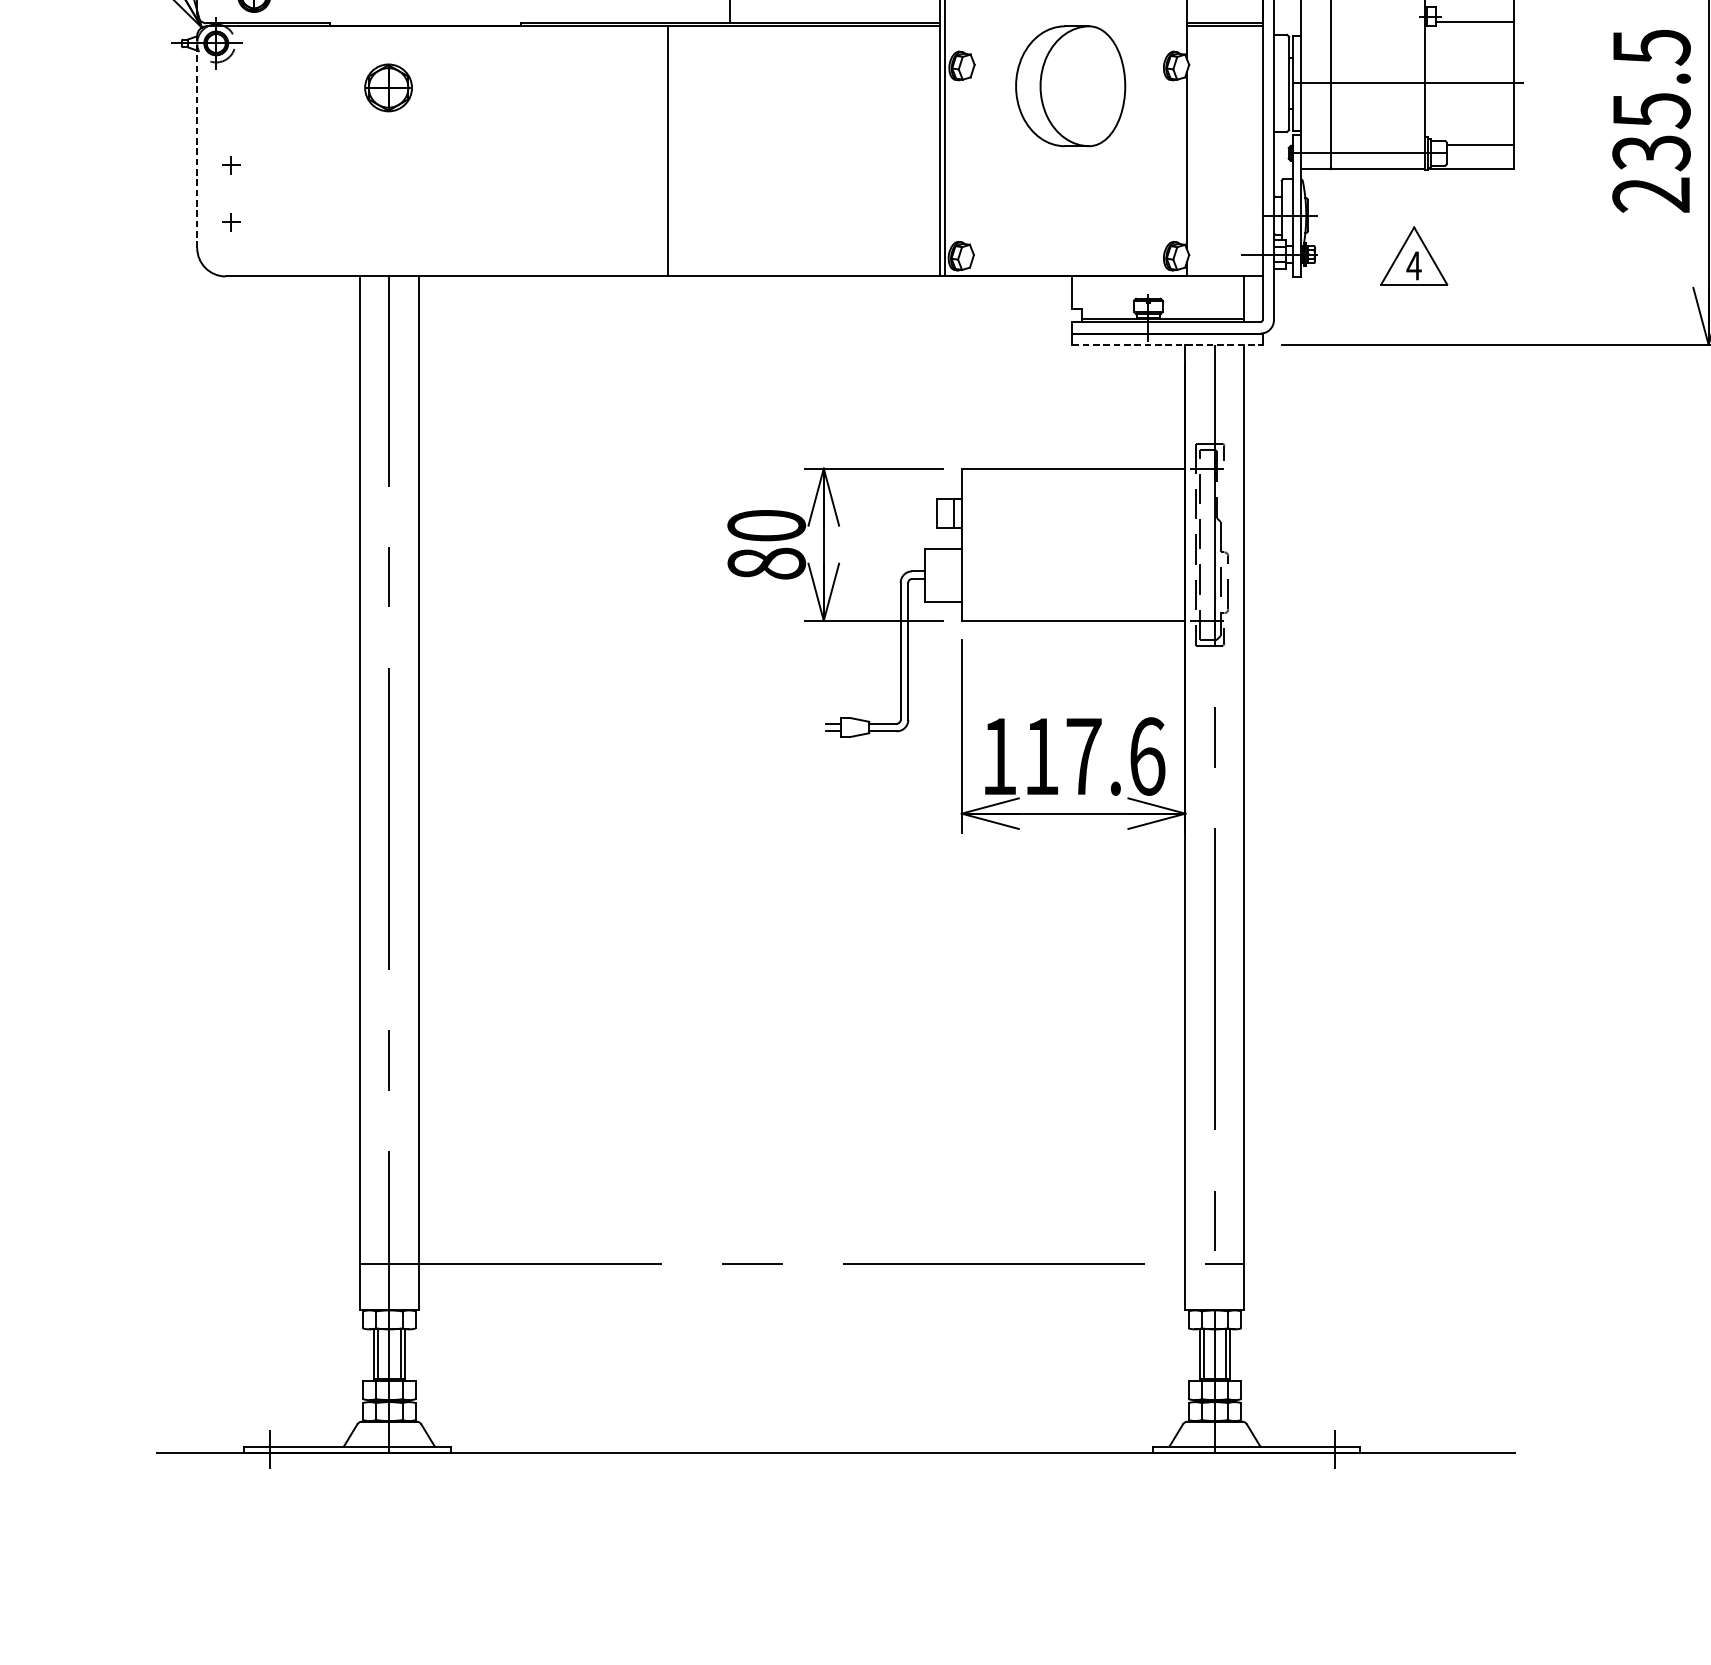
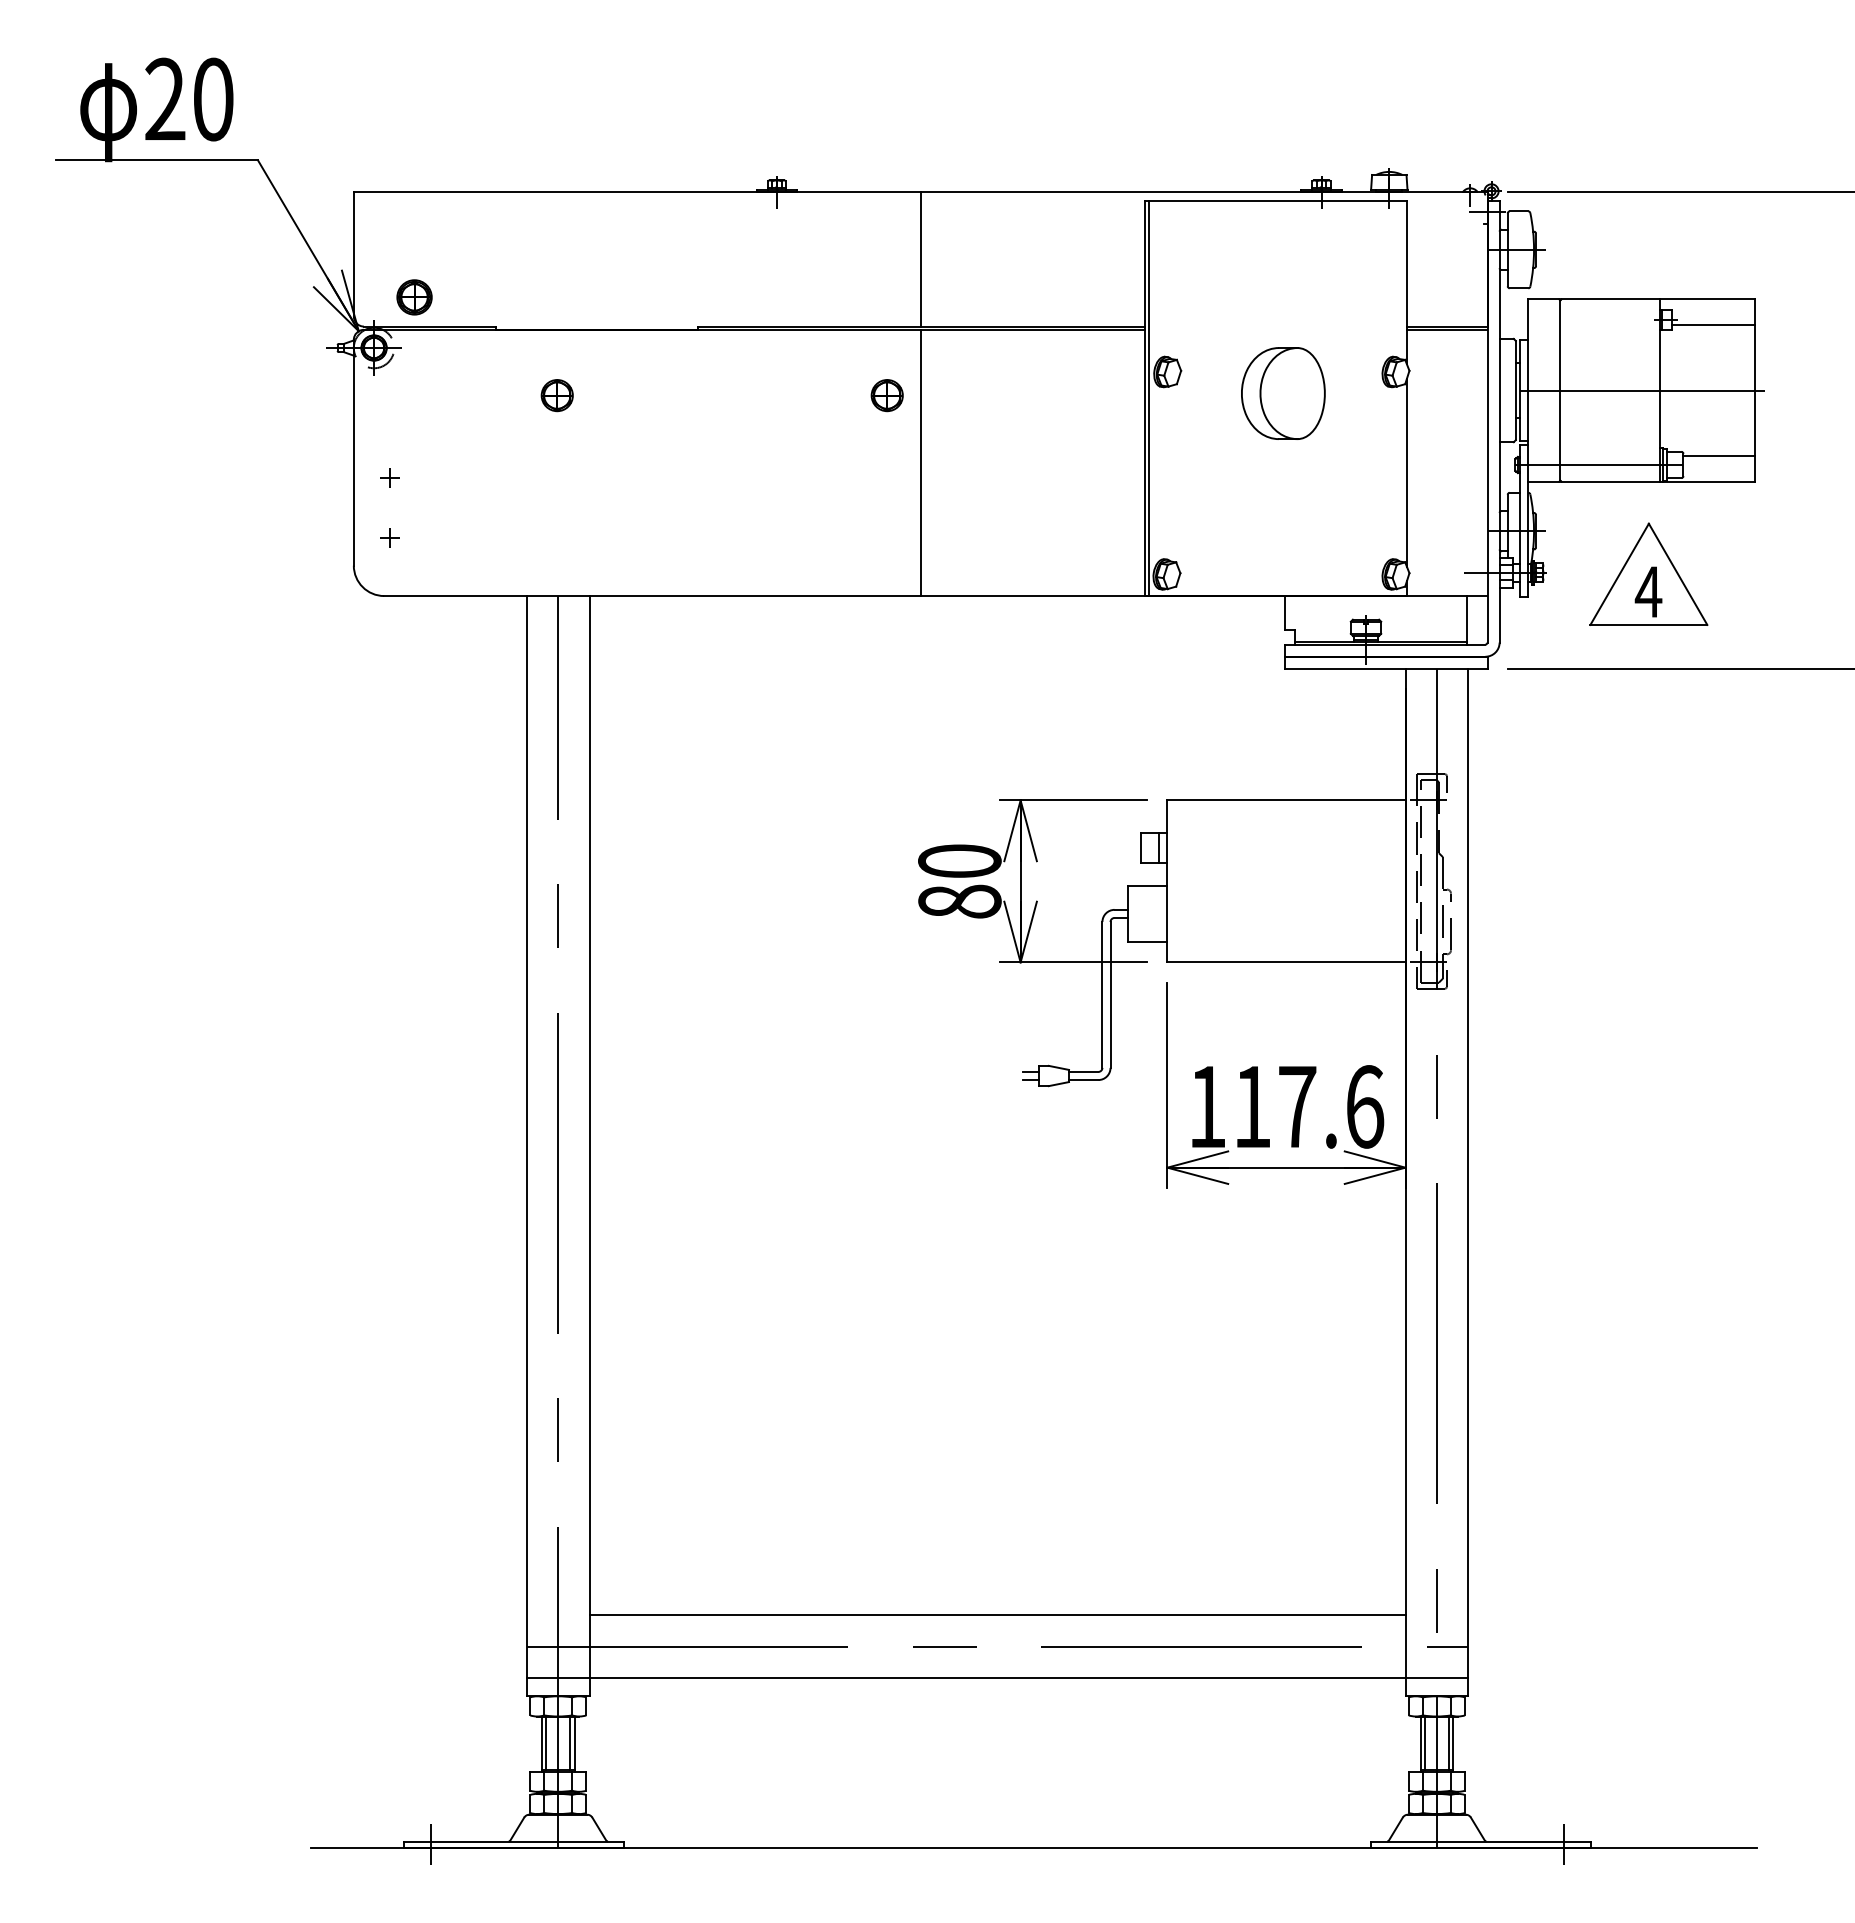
part: (1070, 86) -> (1283, 393), size x0.71
part: (387, 88) -> (556, 395), size x0.62
part: (697, 88) -> (886, 395), added
line: (196, 141) -> (353, 452), dashed -> solid
line: (667, 151) -> (920, 462), moved
part: (1413, 255) -> (1648, 573), size x1.67
line: (1167, 344) -> (1386, 668), dashed -> solid
line: (802, 1234) -> (997, 1615), added
line: (802, 1293) -> (997, 1678), added

